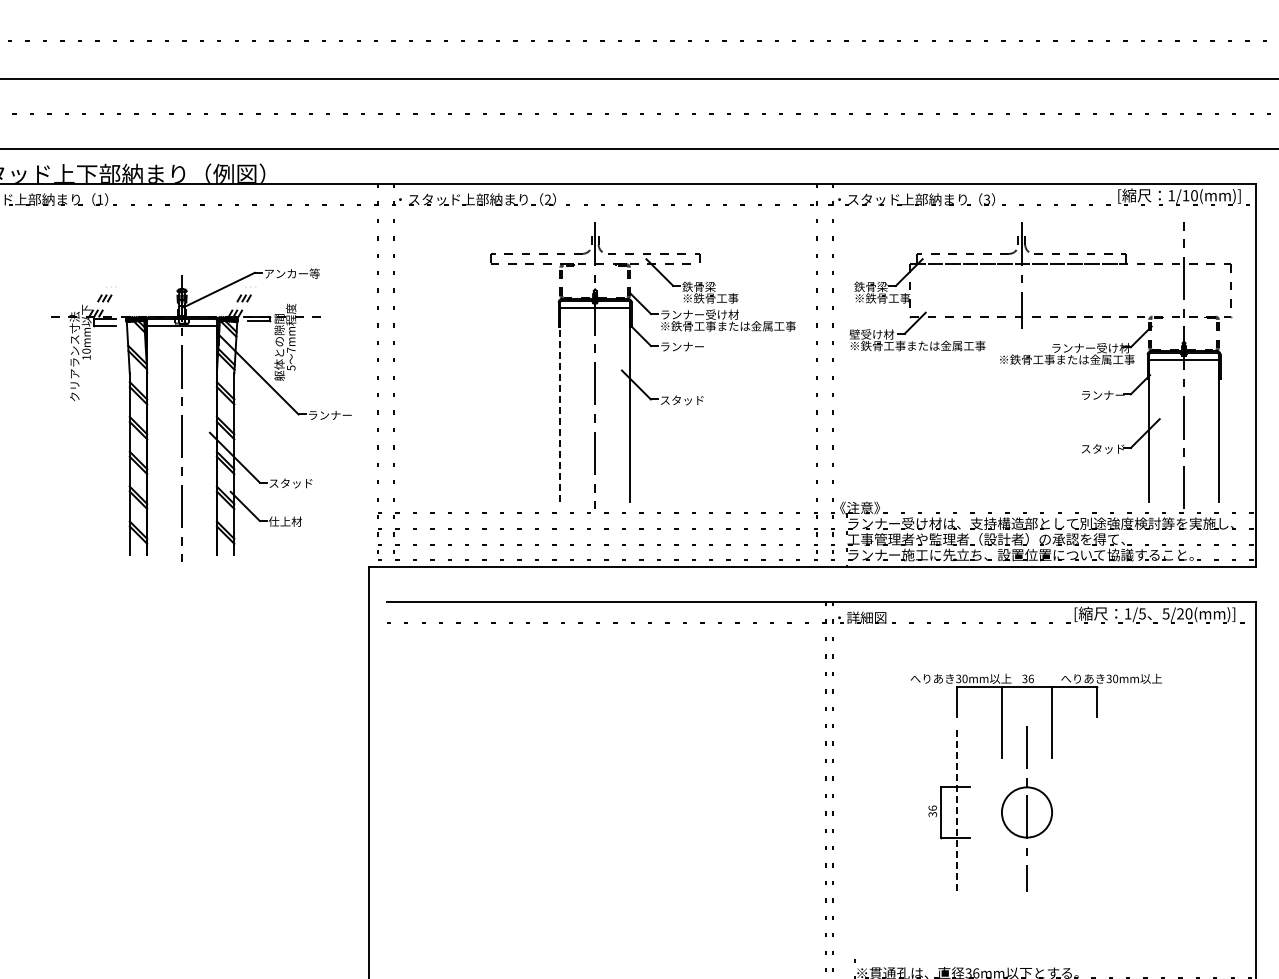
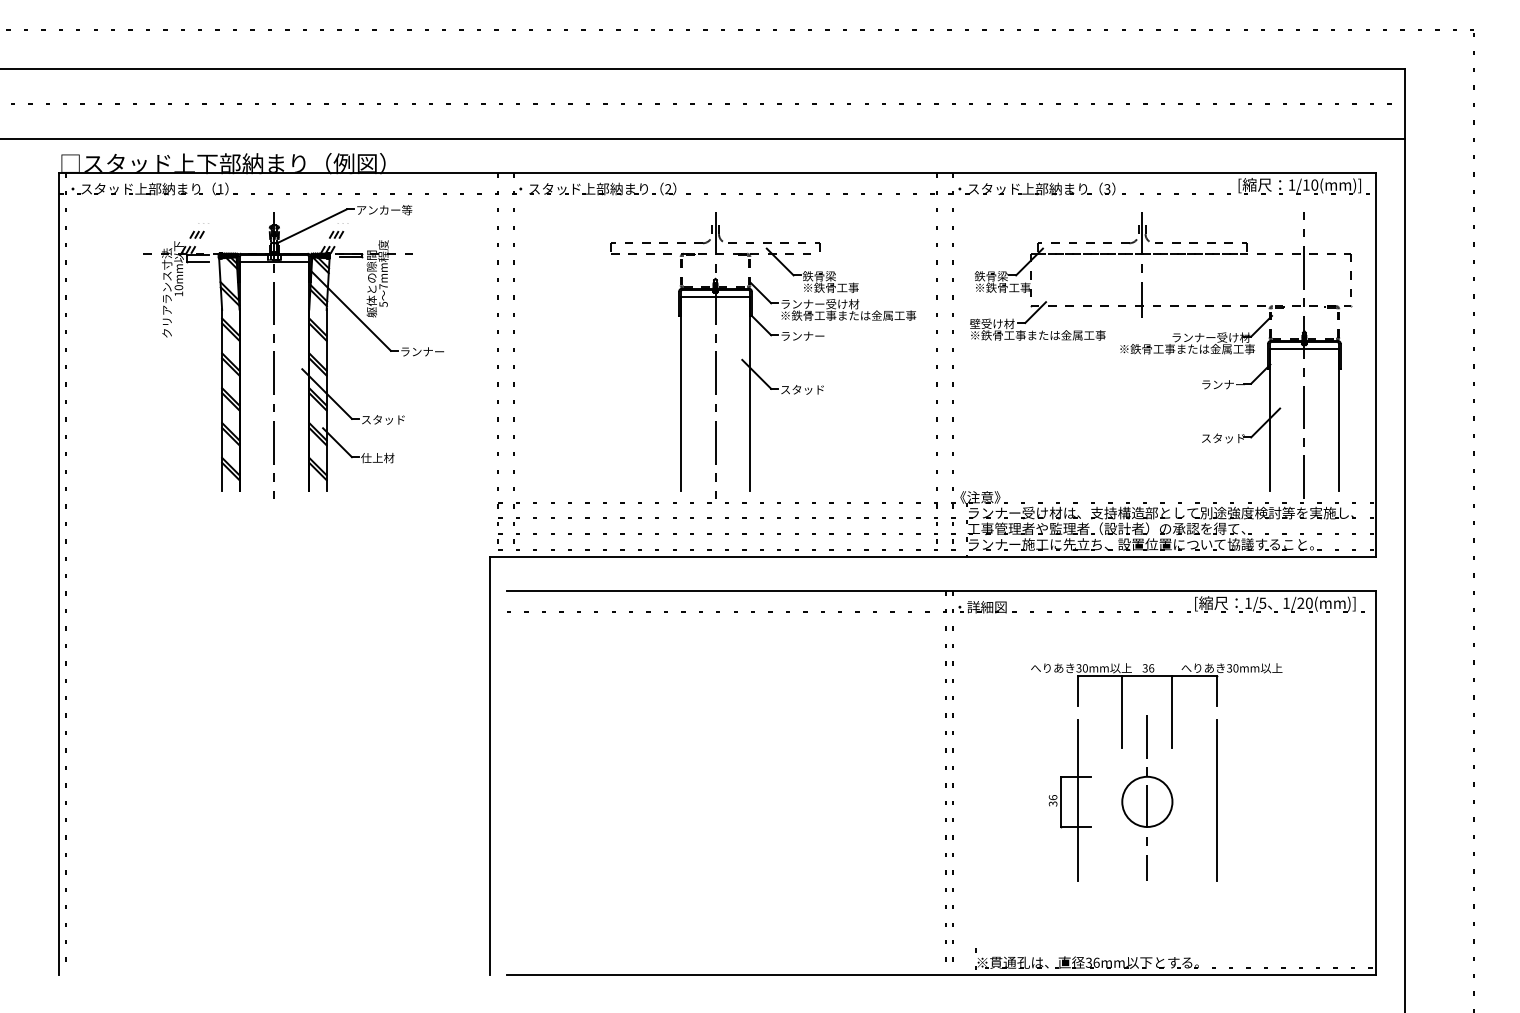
line: (560, 405) -> (680, 394), dashed -> solid
part: (216, 415) -> (308, 351), moved
text: (1166, 613) -> (1286, 602), 5/20(mm)] -> 1/20(mm)]
line: (1097, 810) -> (1217, 799), added
line: (957, 811) -> (1077, 800), dashed -> solid

